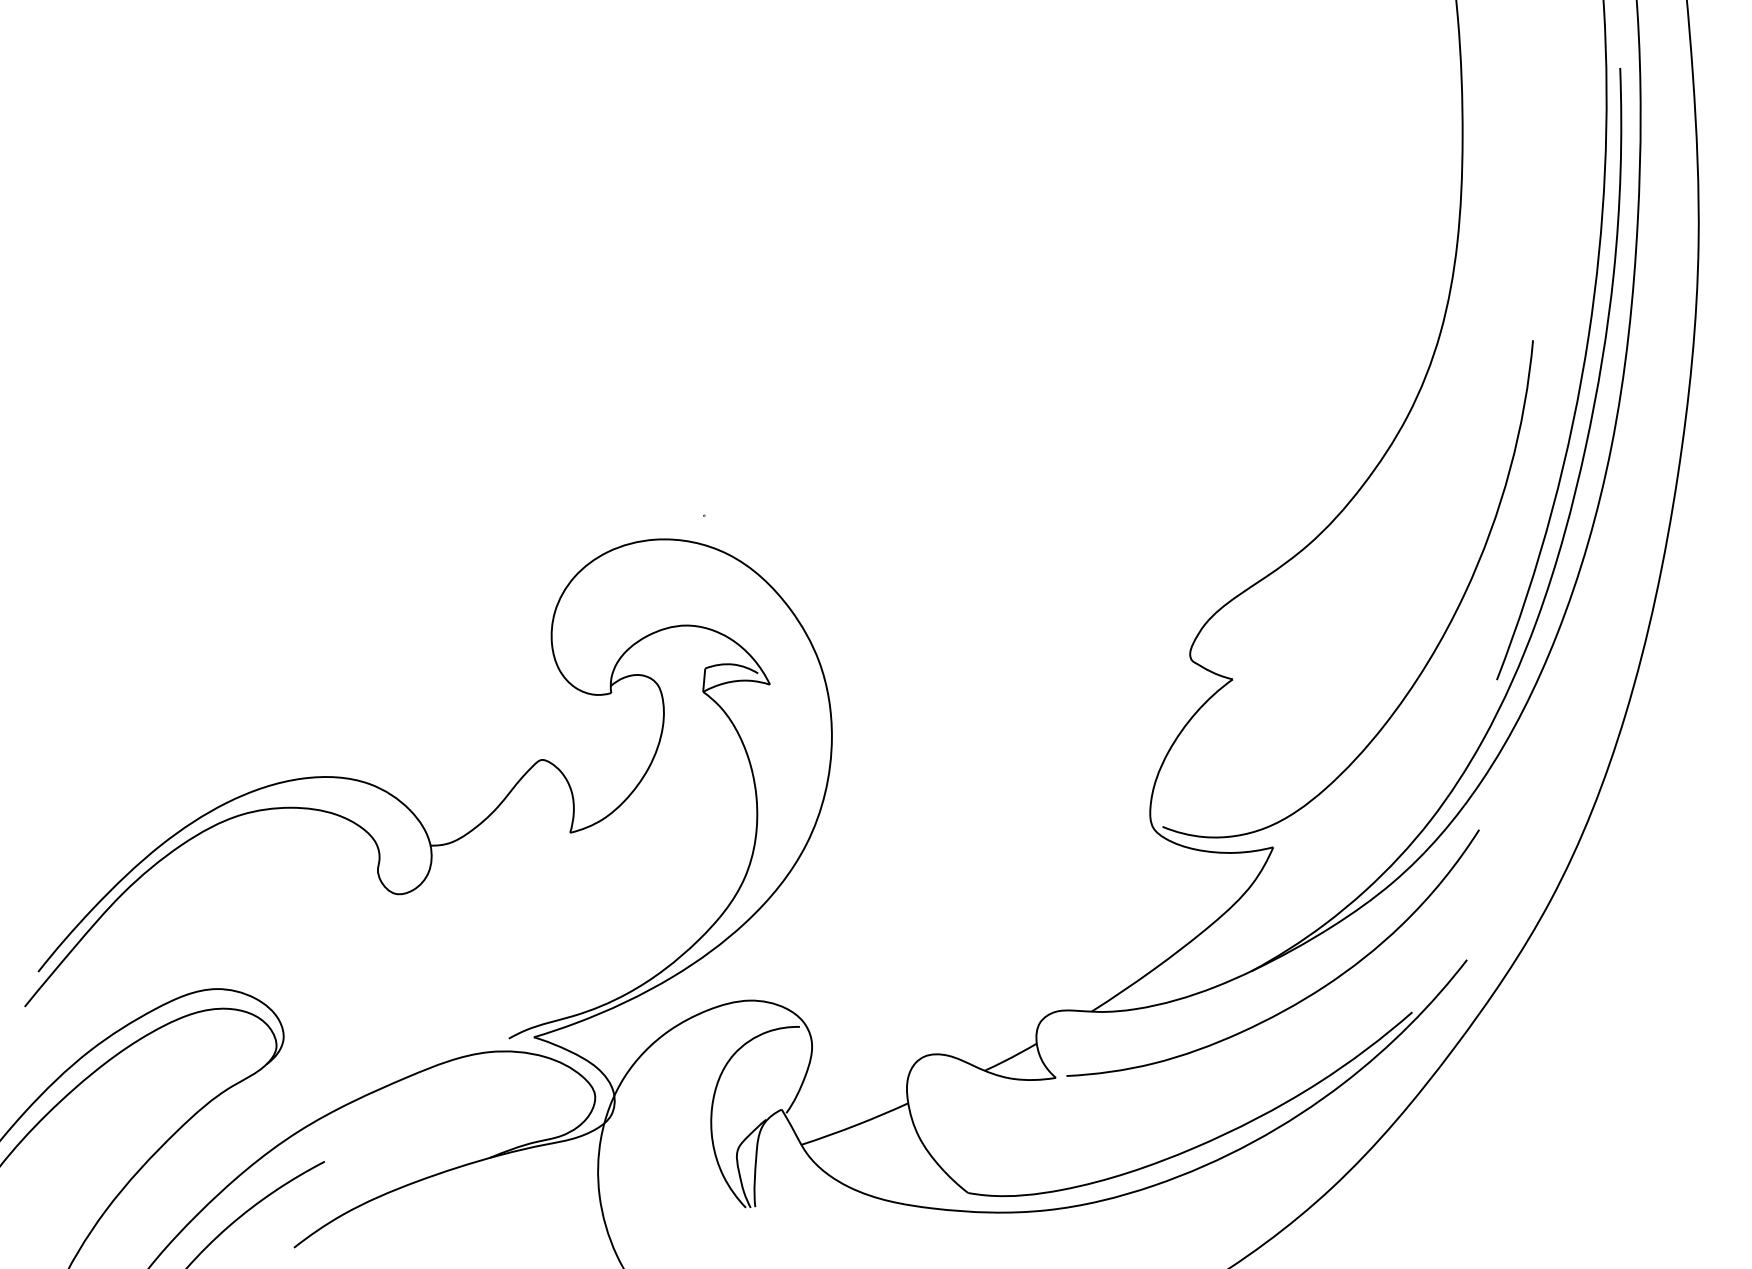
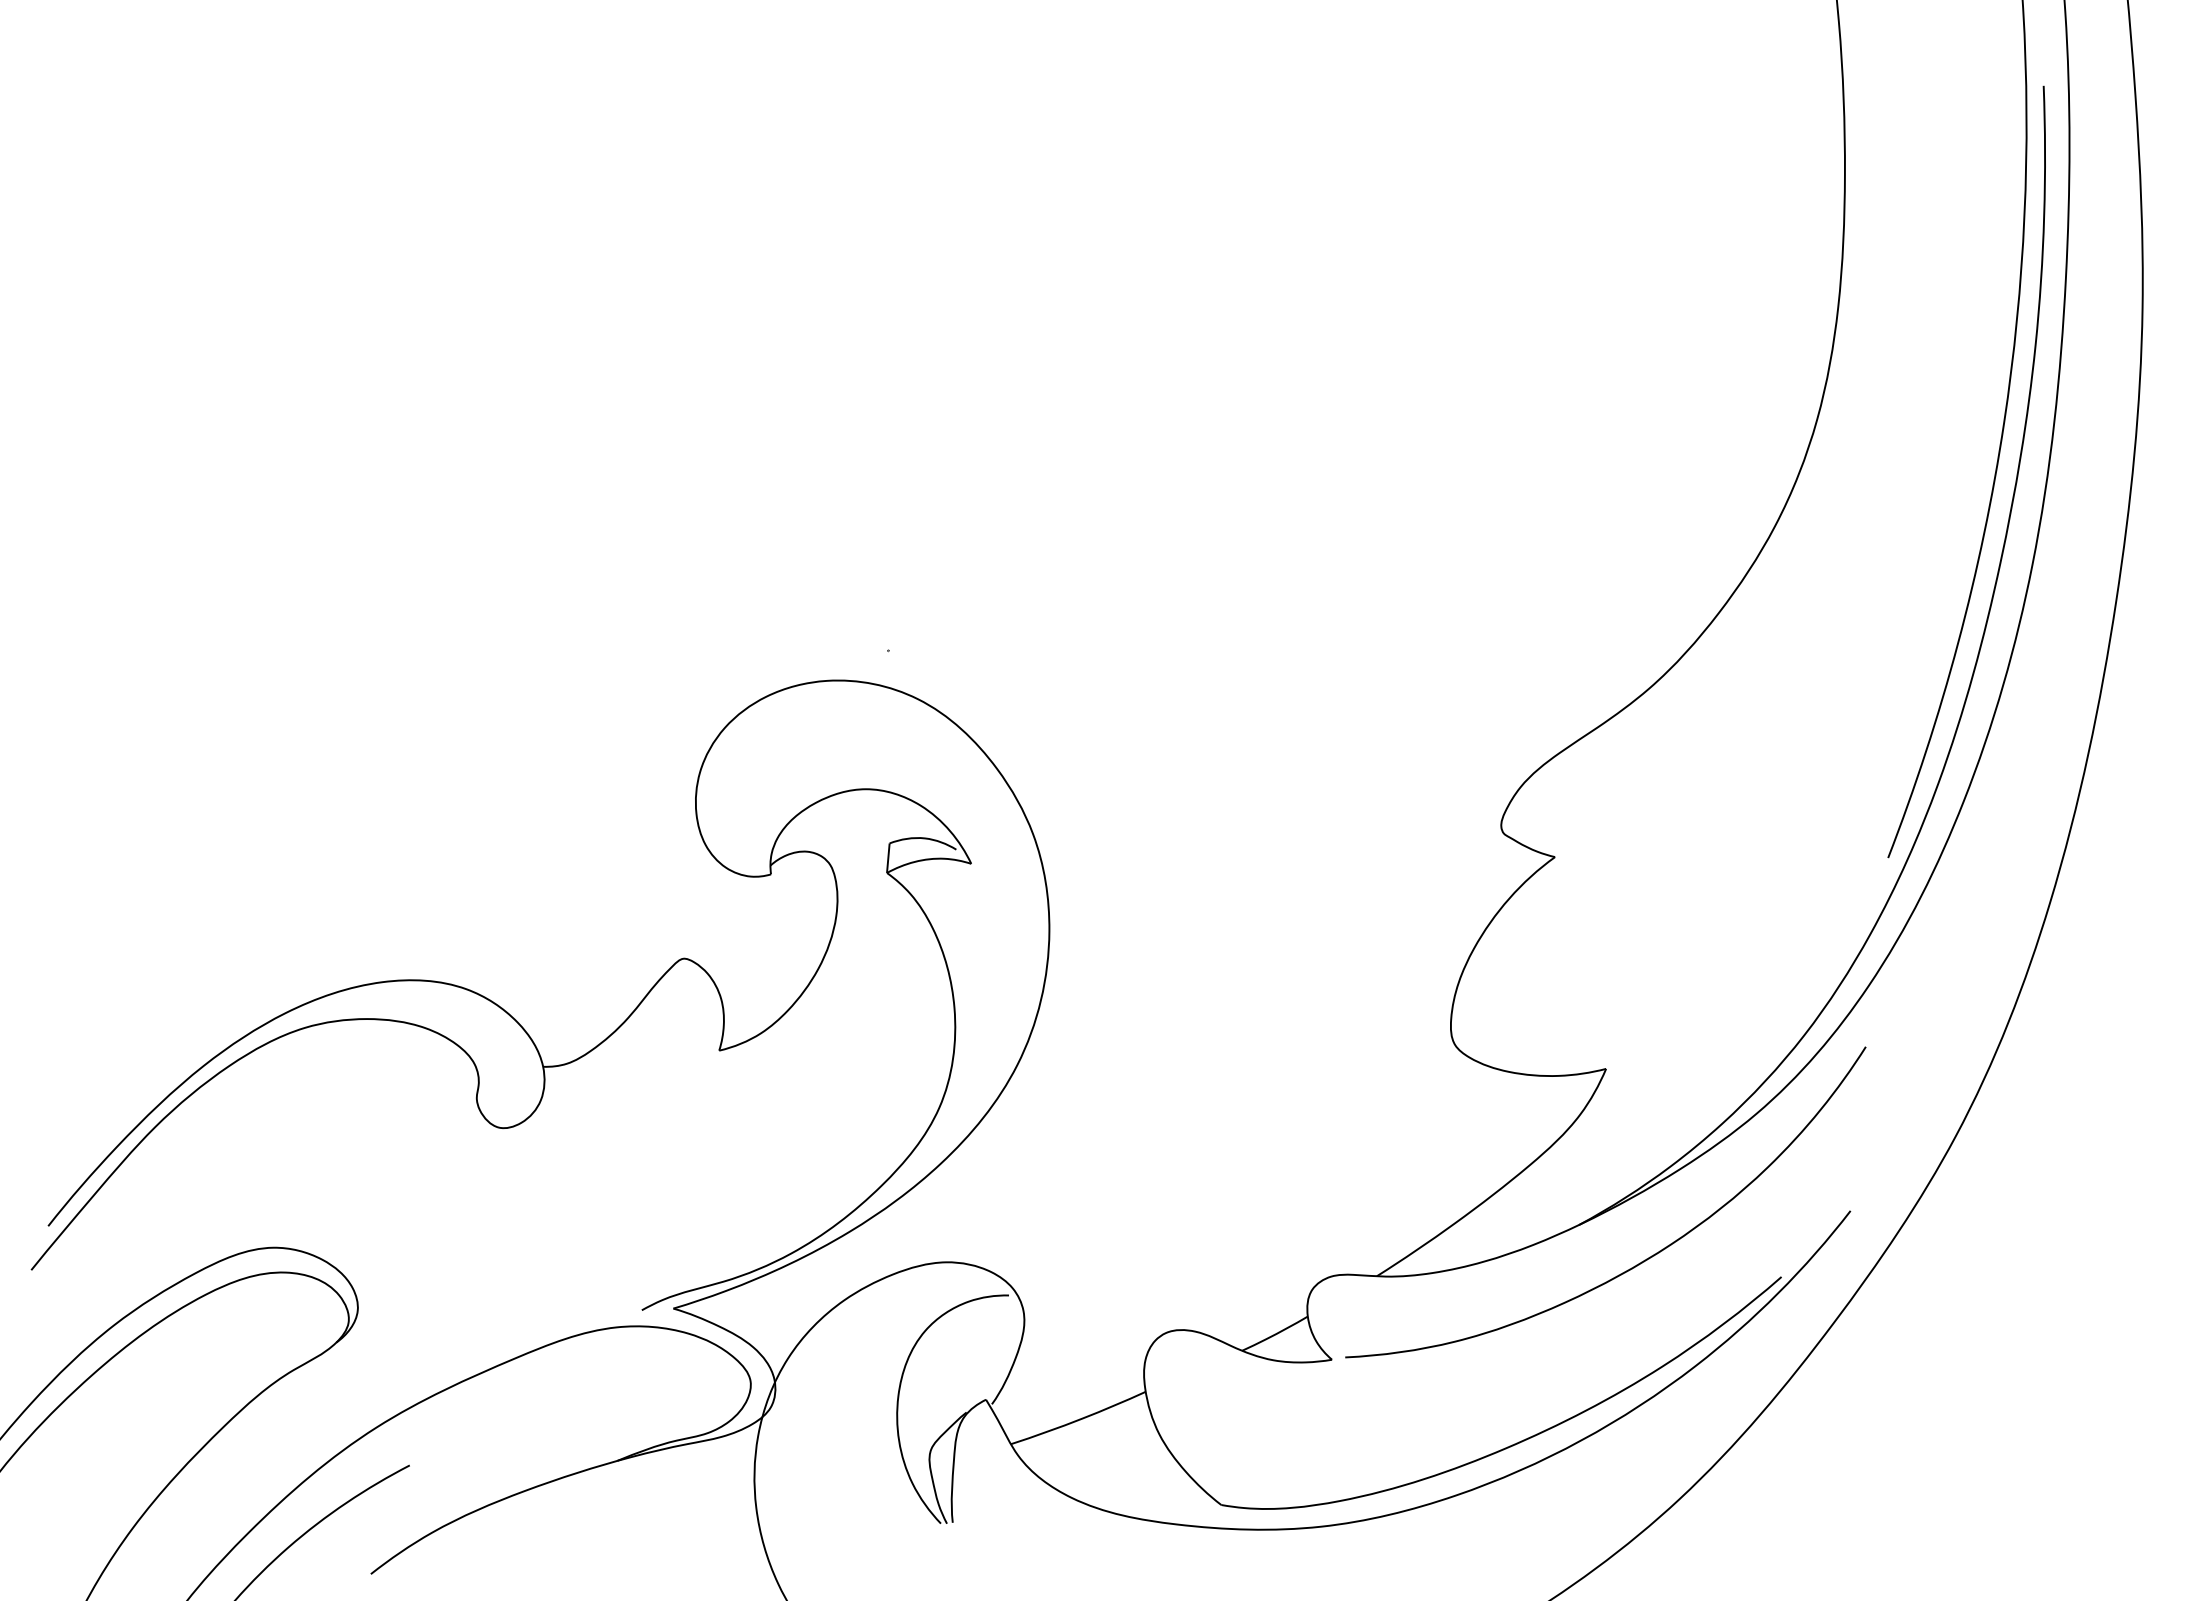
curve: (1437, 644) -> (1813, 812), removed

